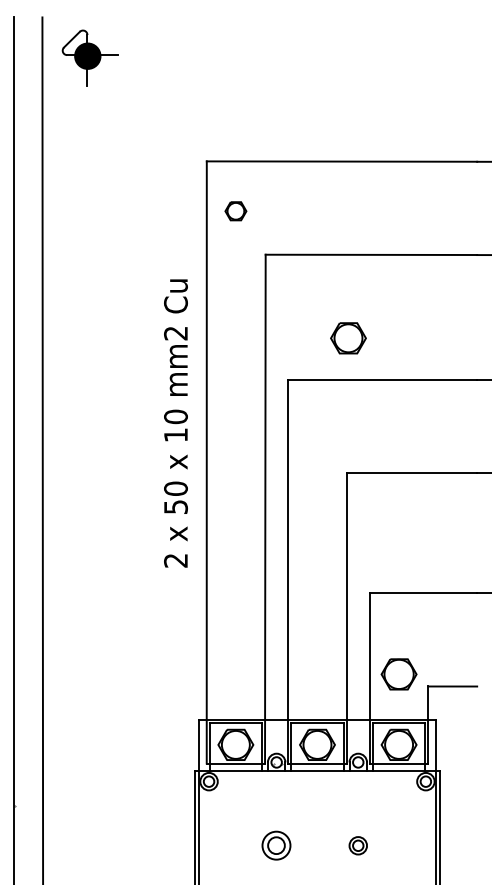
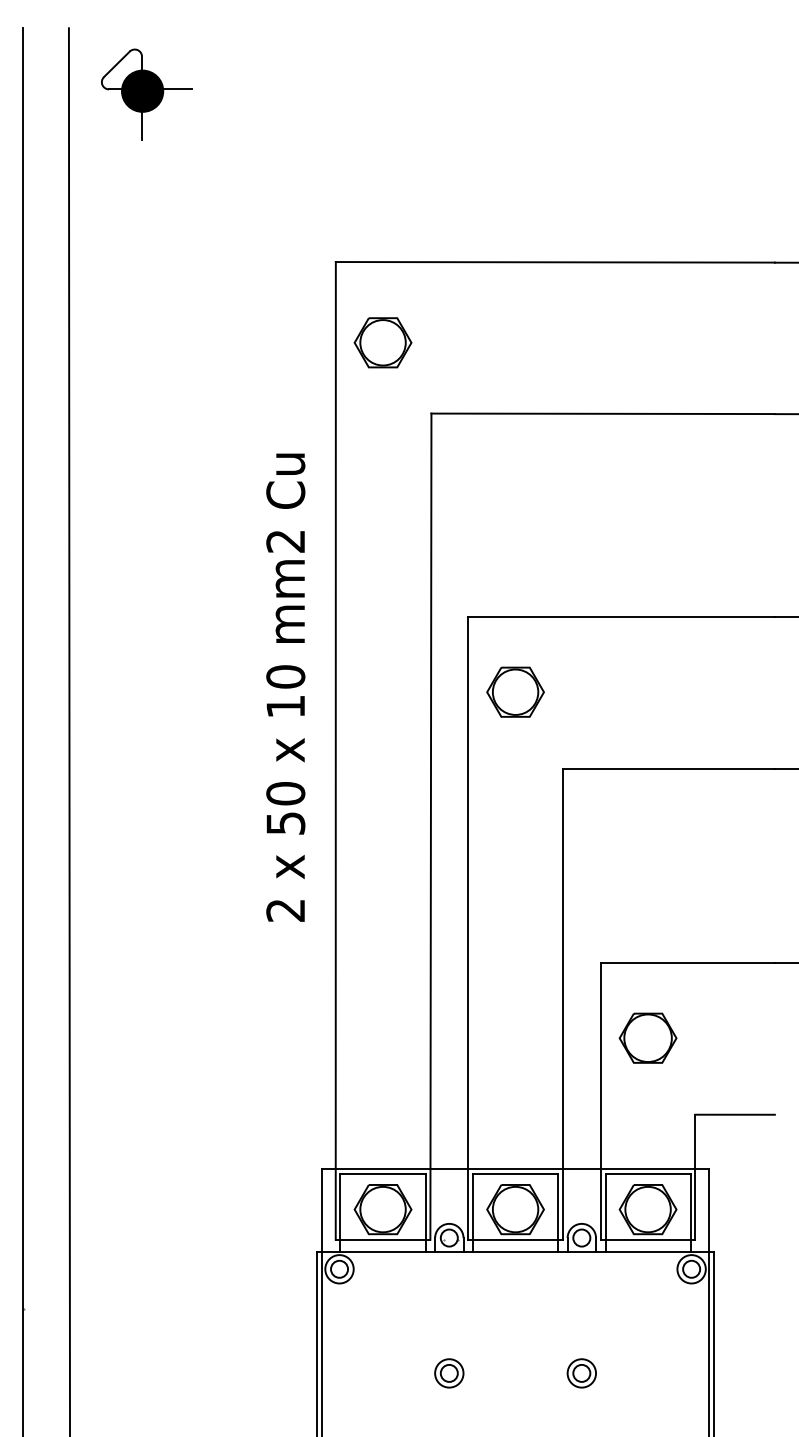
part: (235, 211) -> (382, 343), size x1.67
part: (348, 338) -> (515, 692), moved
part: (398, 674) -> (647, 1038), moved
part: (276, 845) -> (449, 1372), size x0.62

